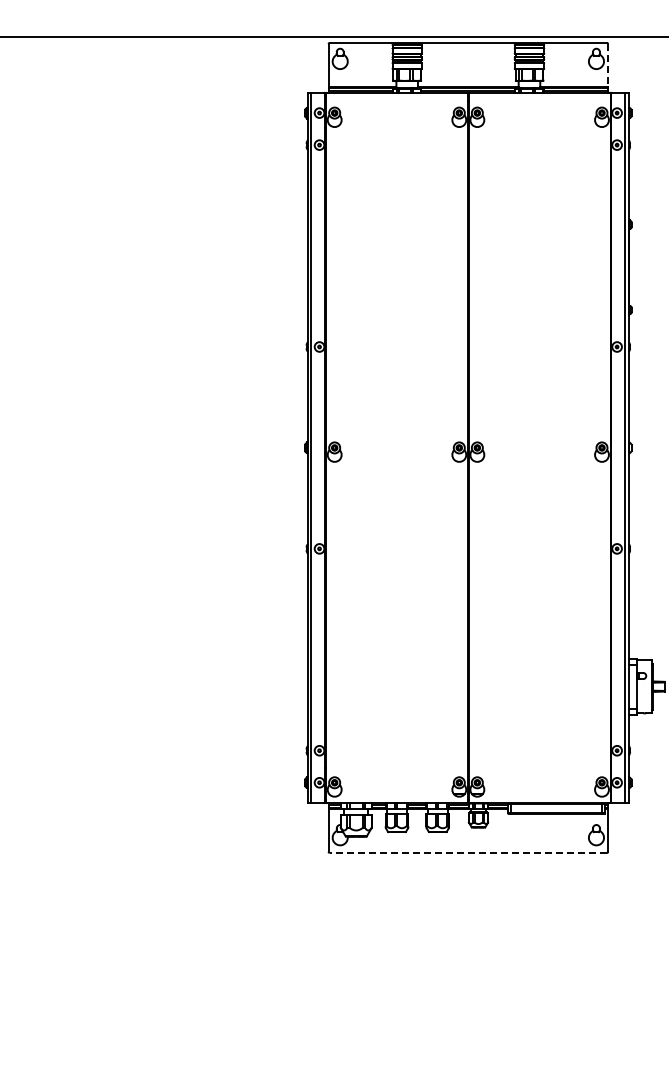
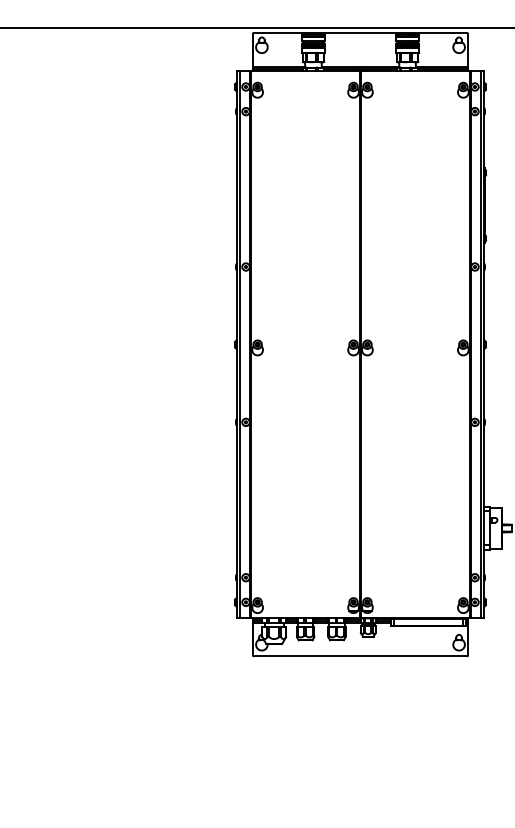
line: (608, 65) -> (468, 50), dashed -> solid
line: (468, 852) -> (360, 656), dashed -> solid

